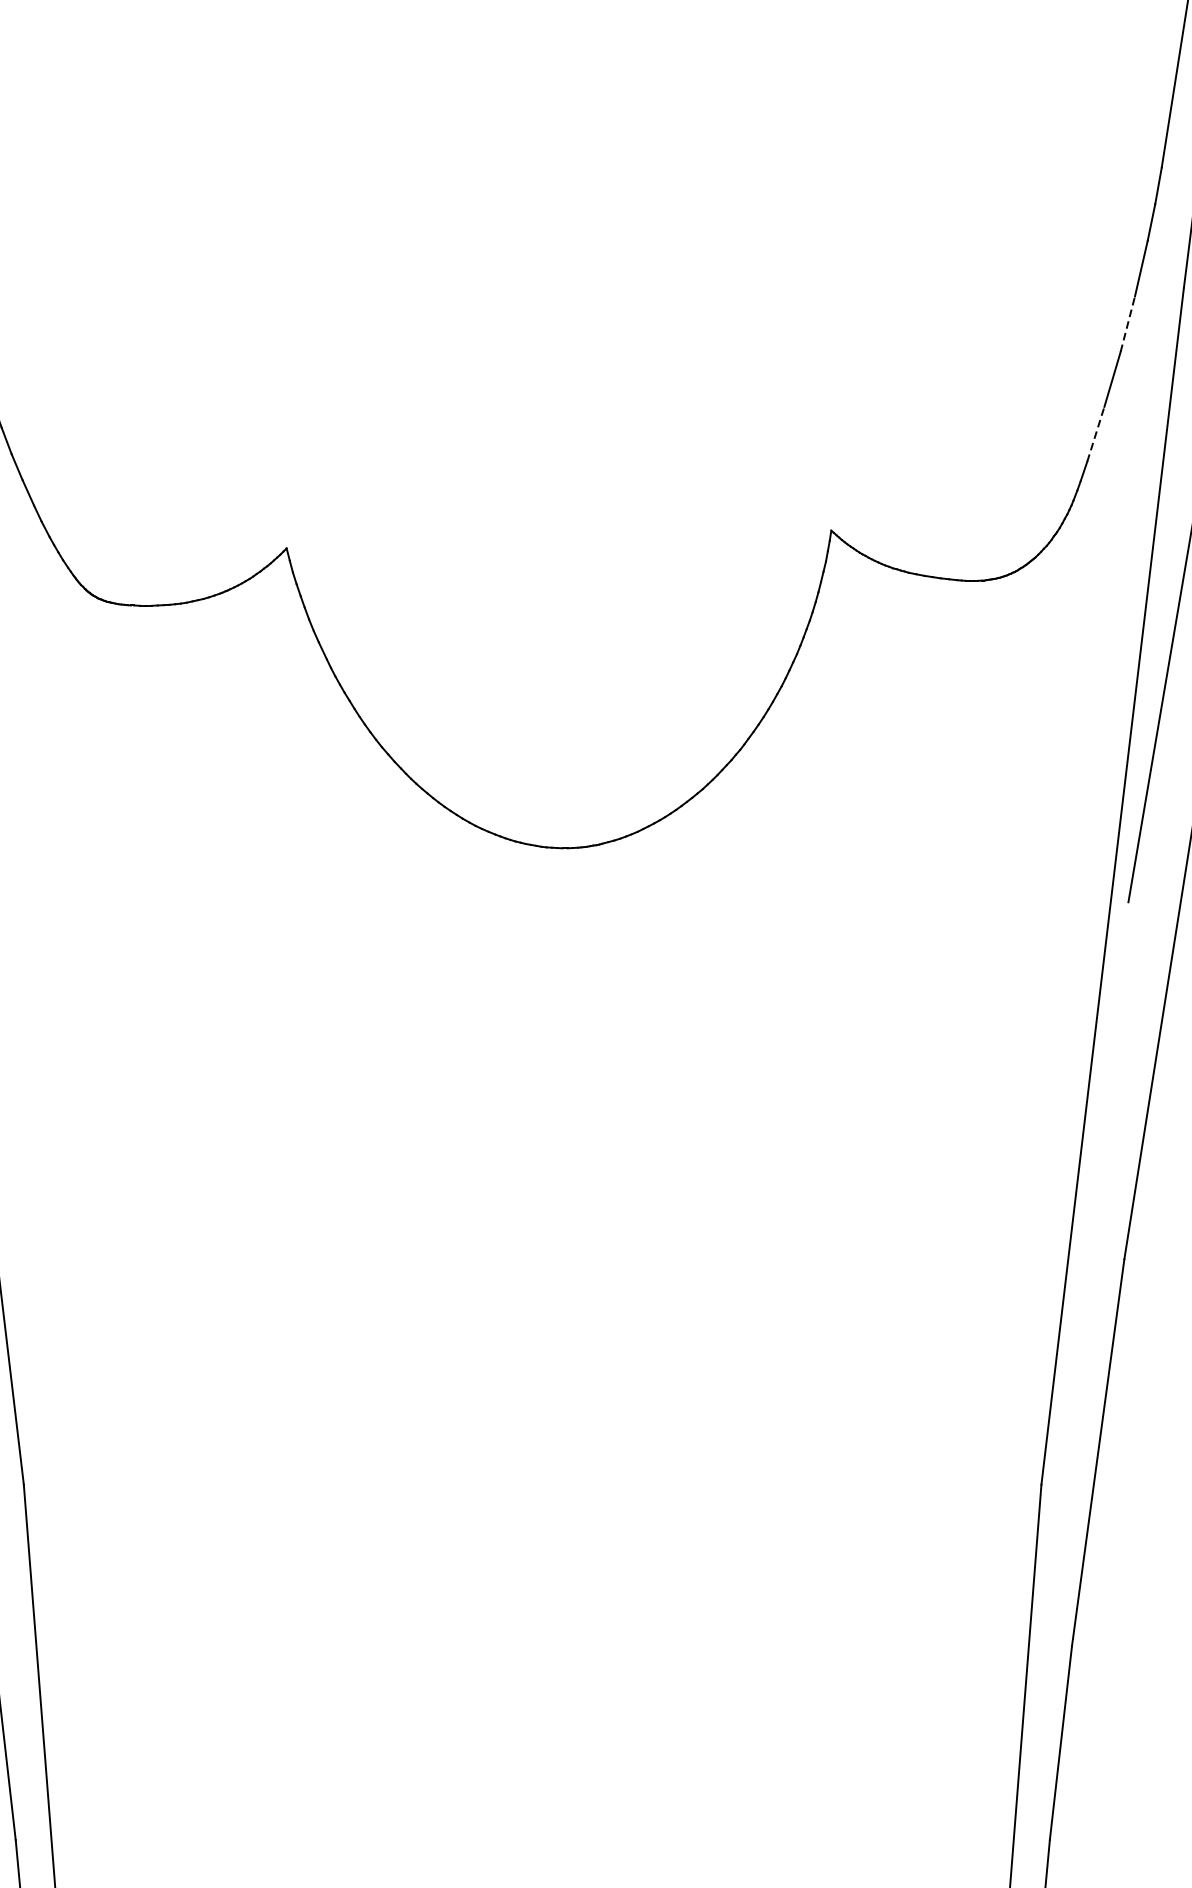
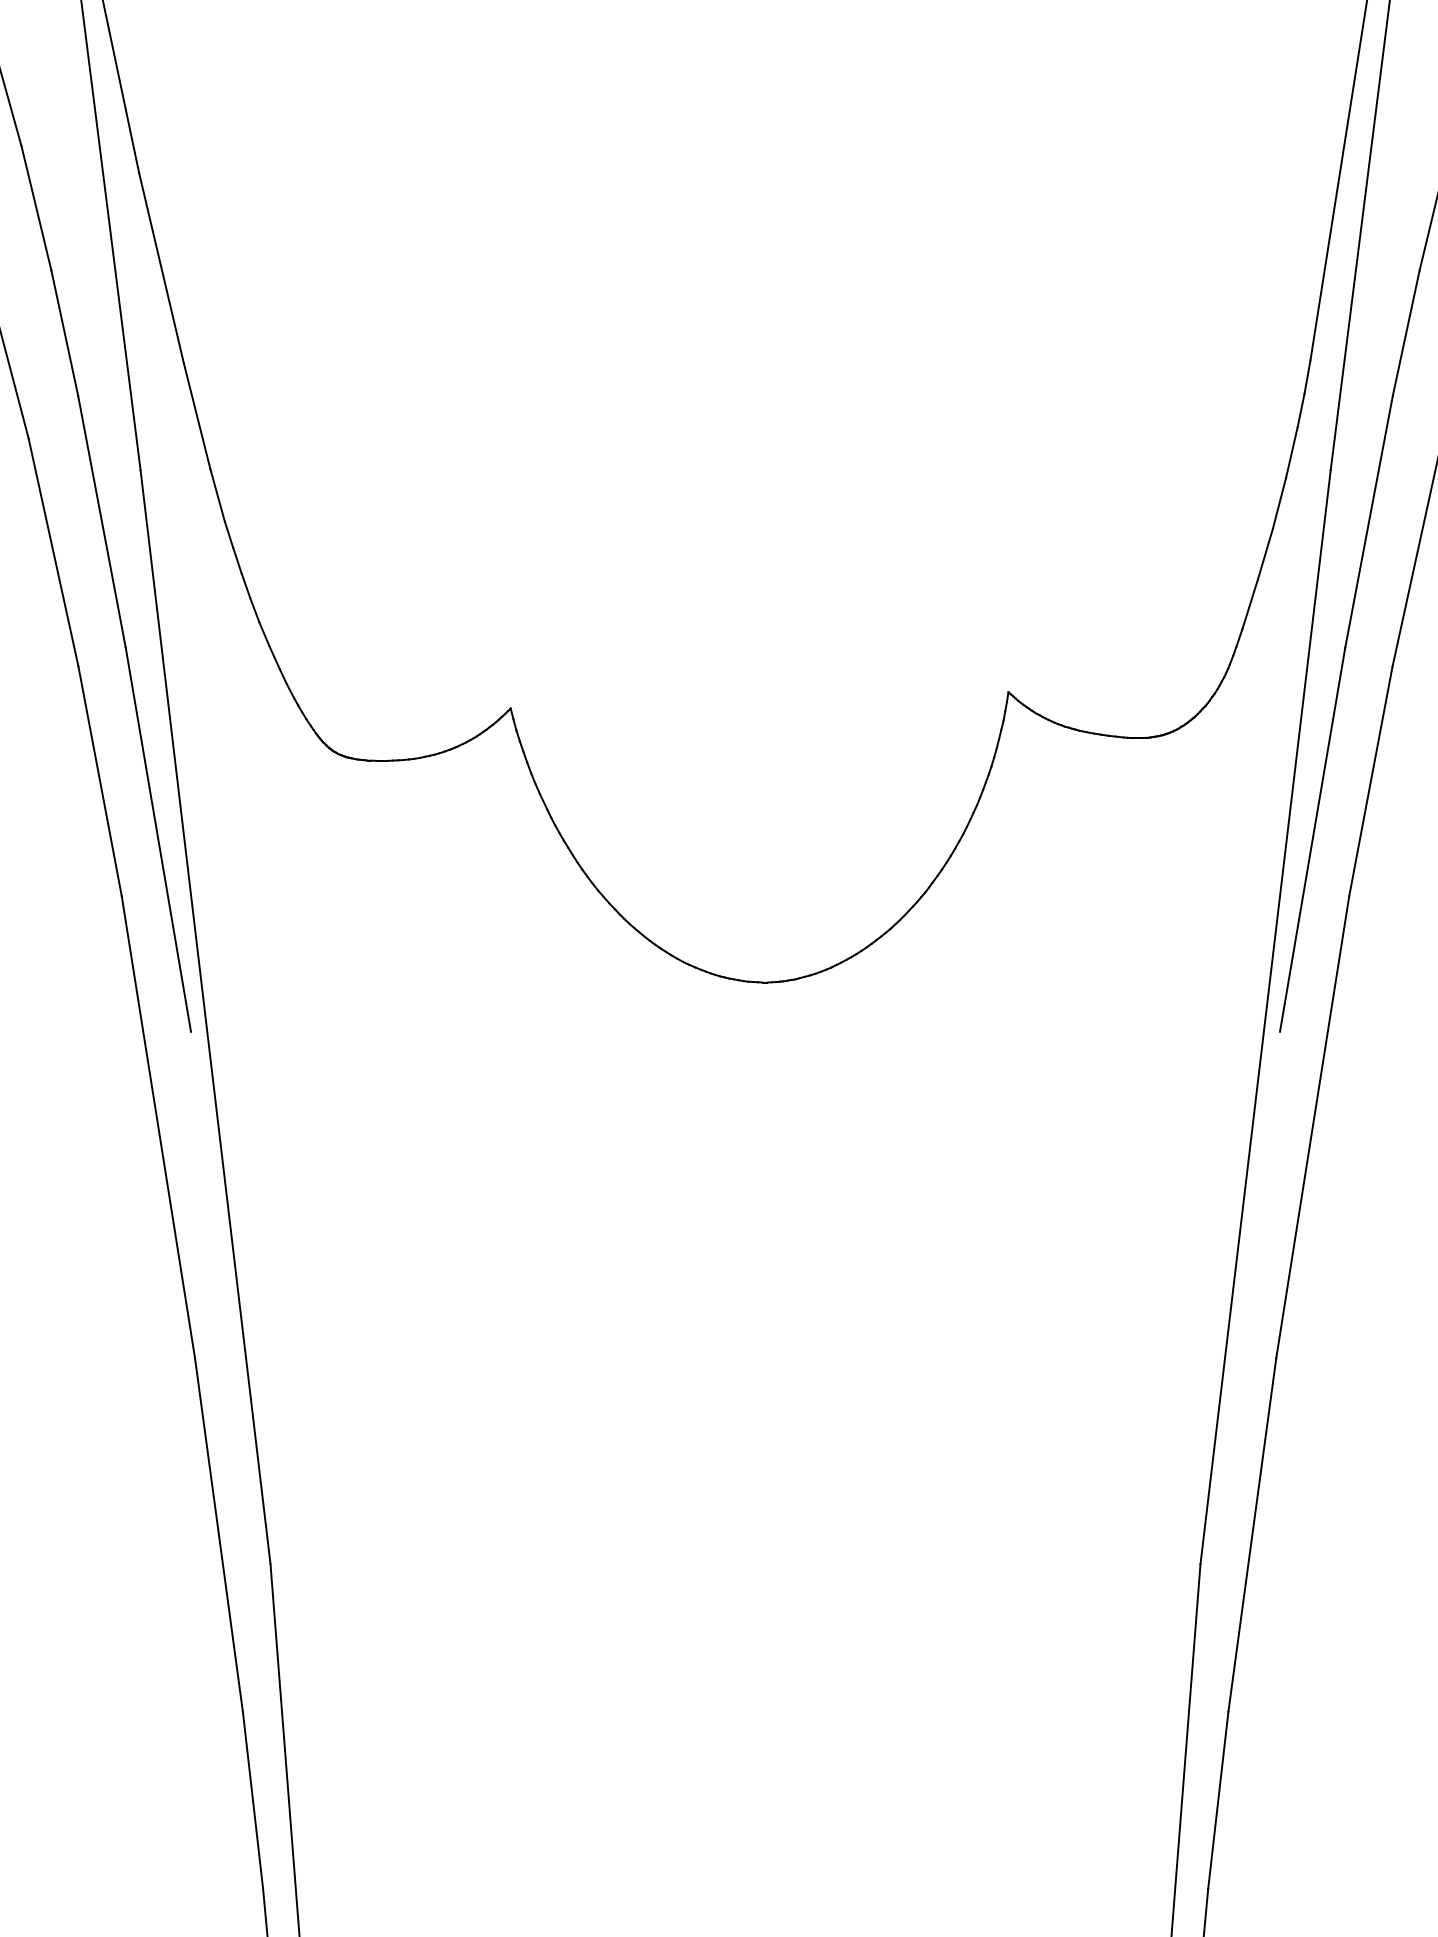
line: (1127, 324) -> (1279, 503), dashed -> solid
line: (1096, 433) -> (1250, 603), dashed -> solid

